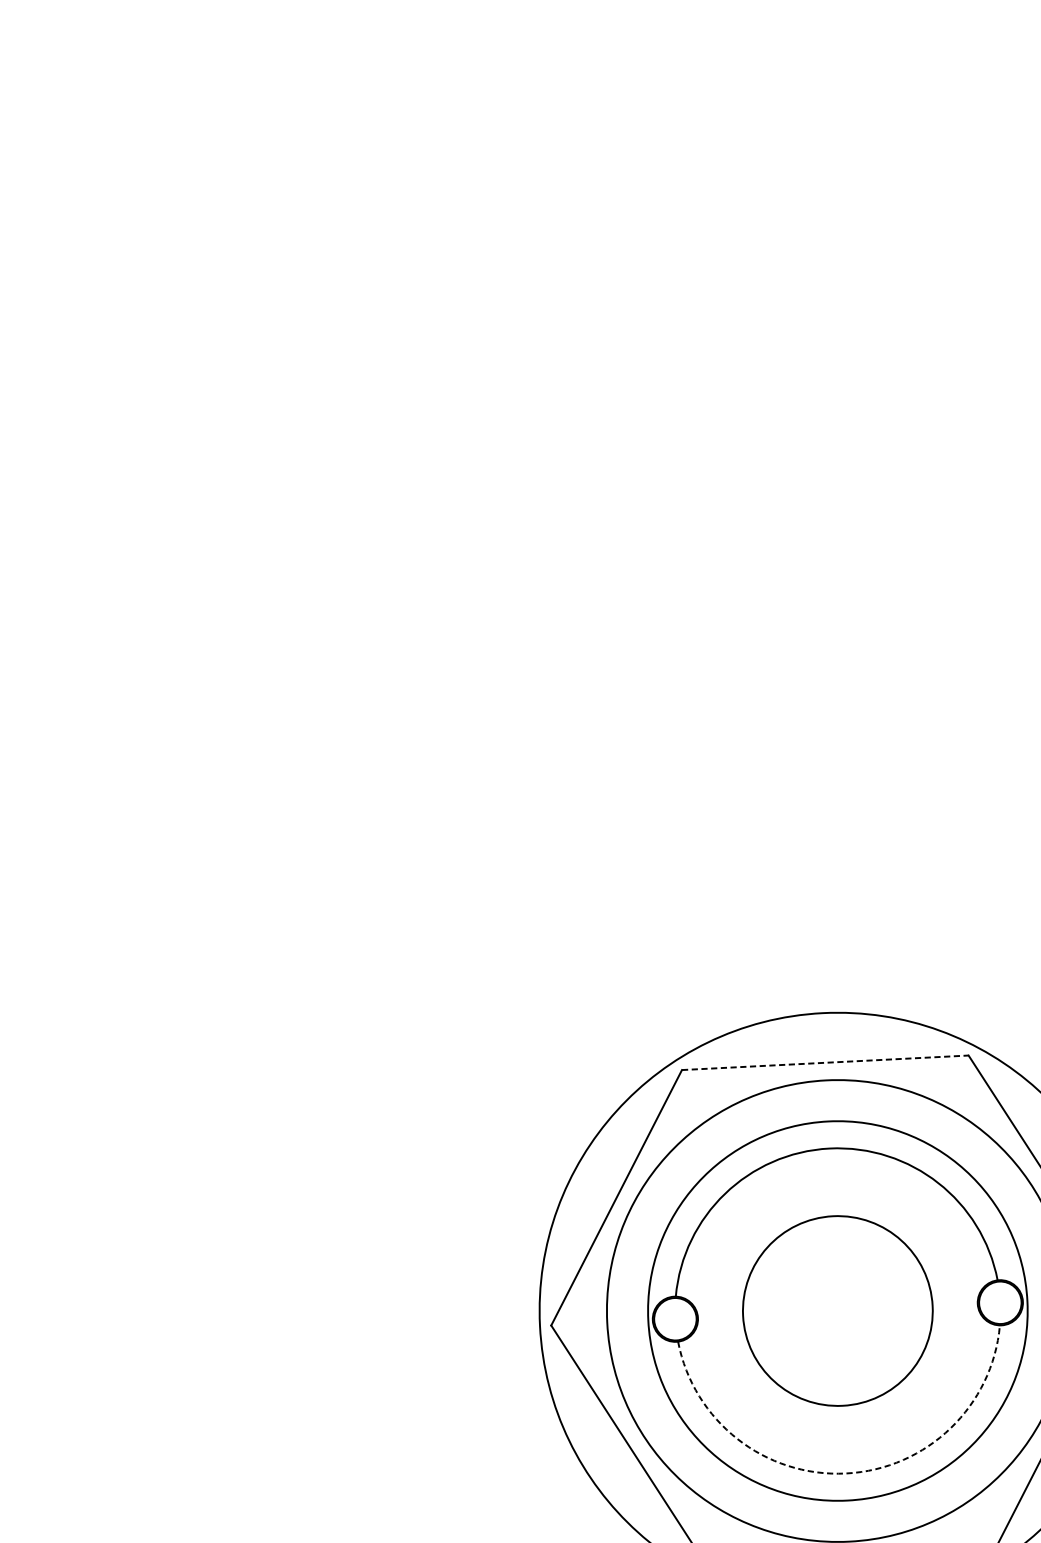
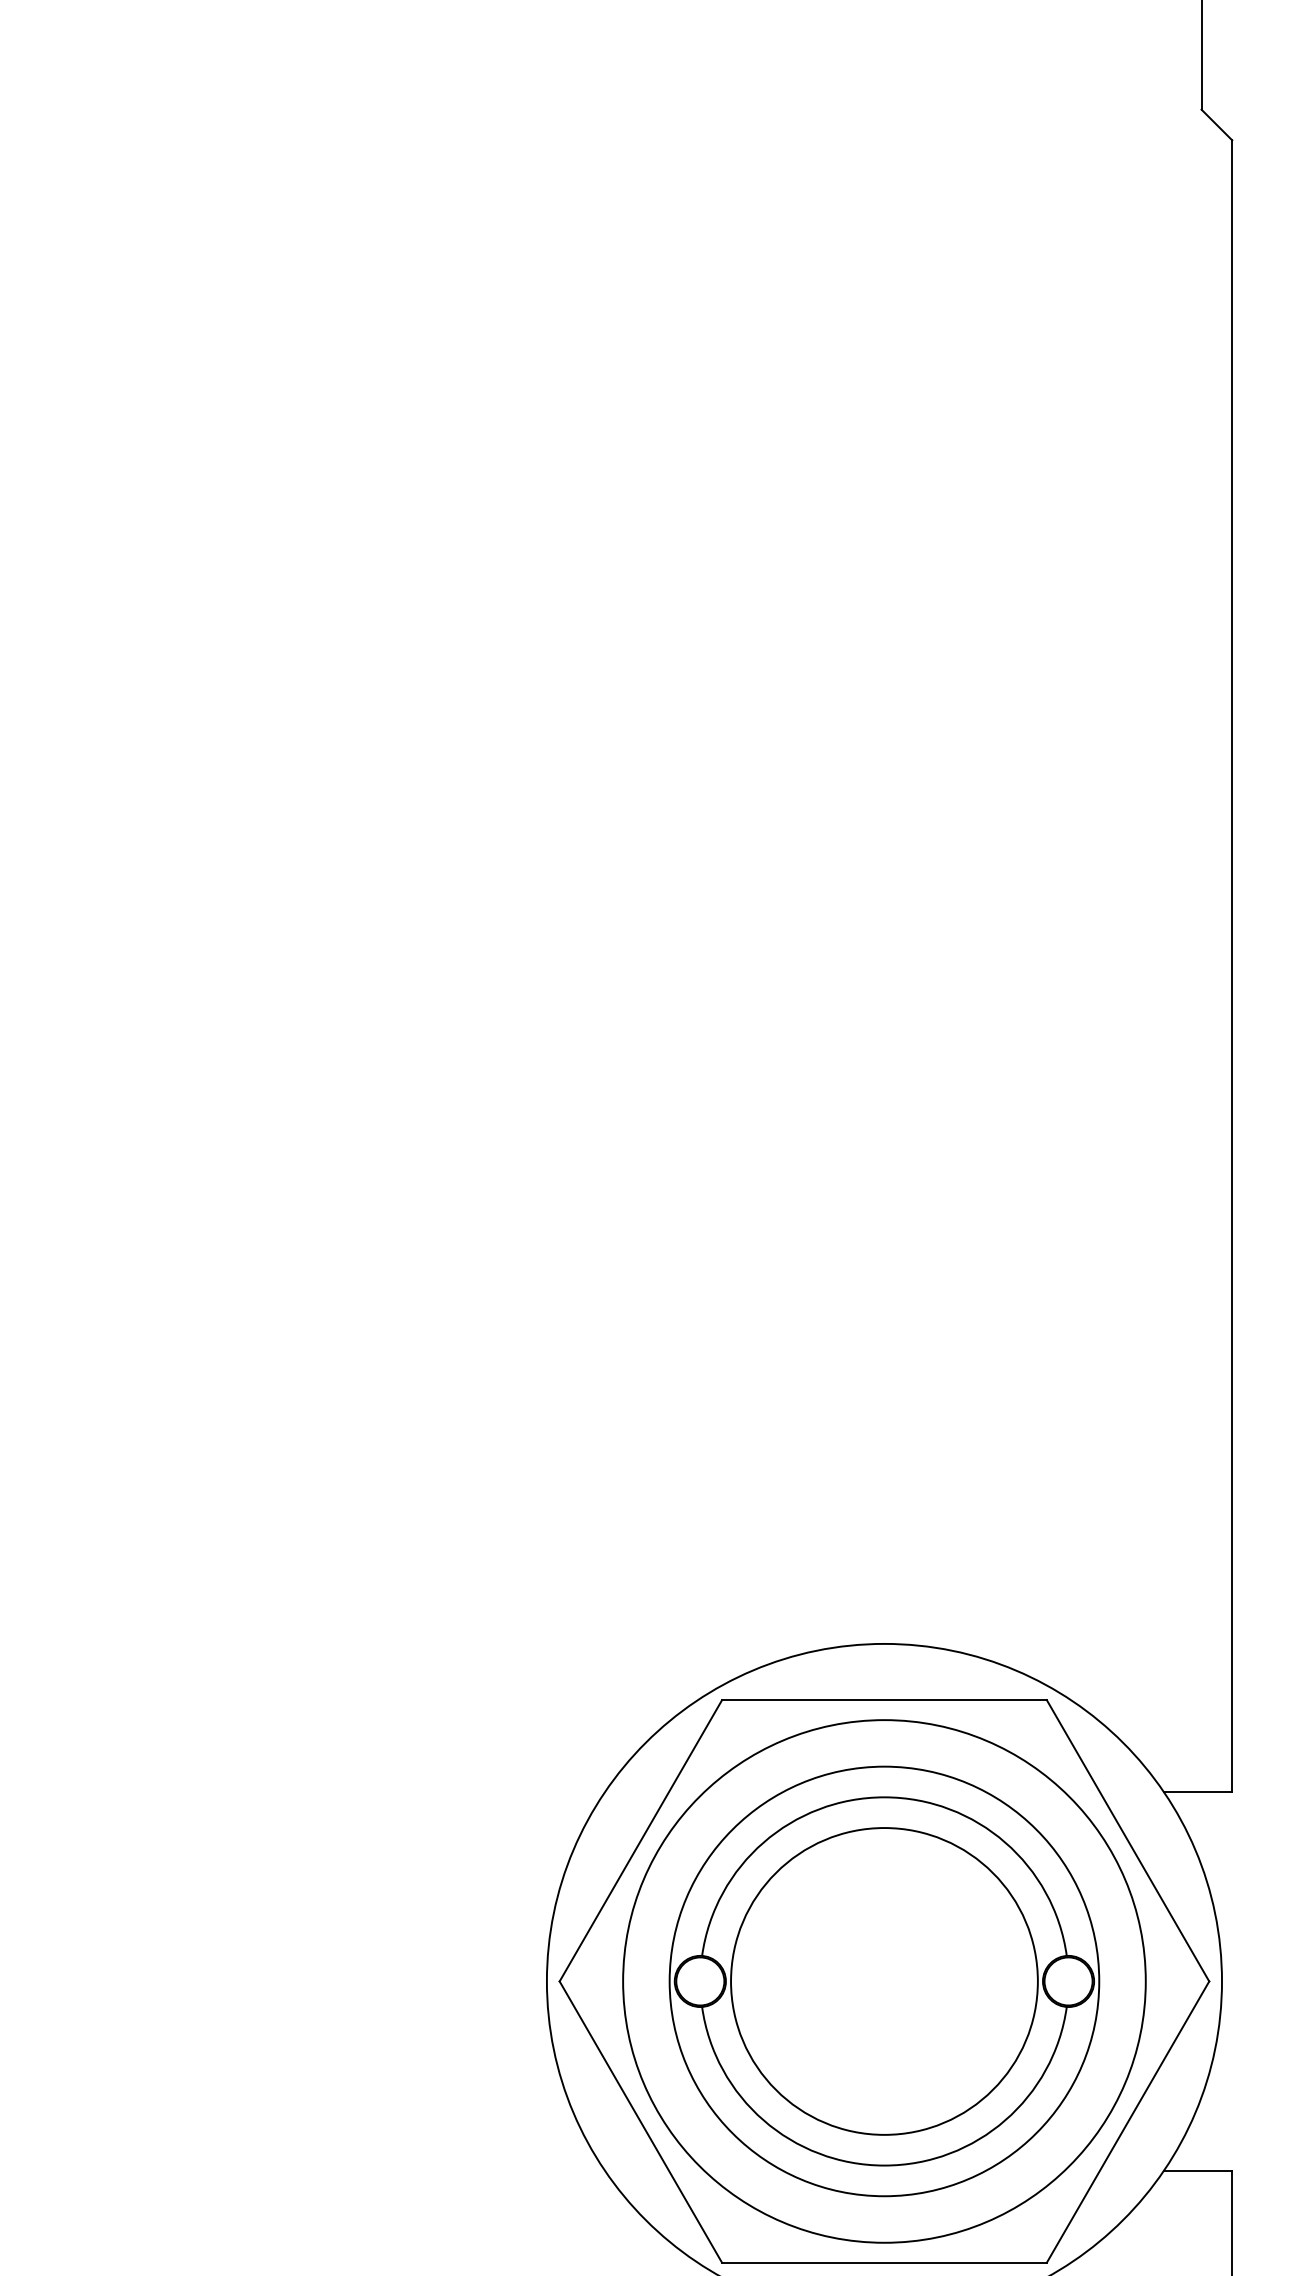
line: (825, 1063) -> (884, 1700), dashed -> solid
circle: (837, 1311) -> (884, 1981), size x1.43
arc: (846, 1473) -> (884, 2165), dashed -> solid

